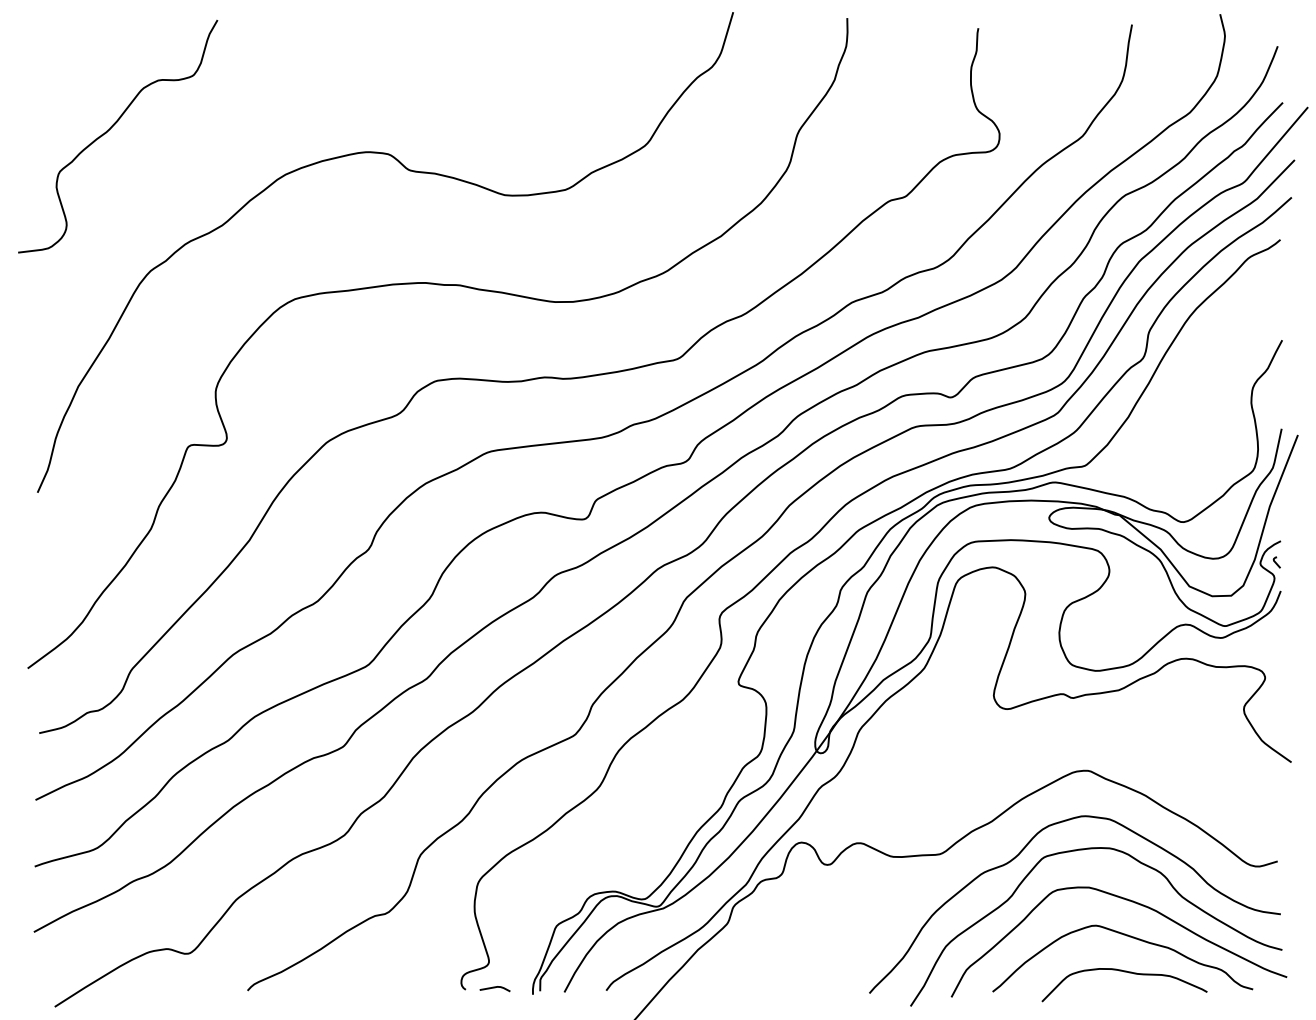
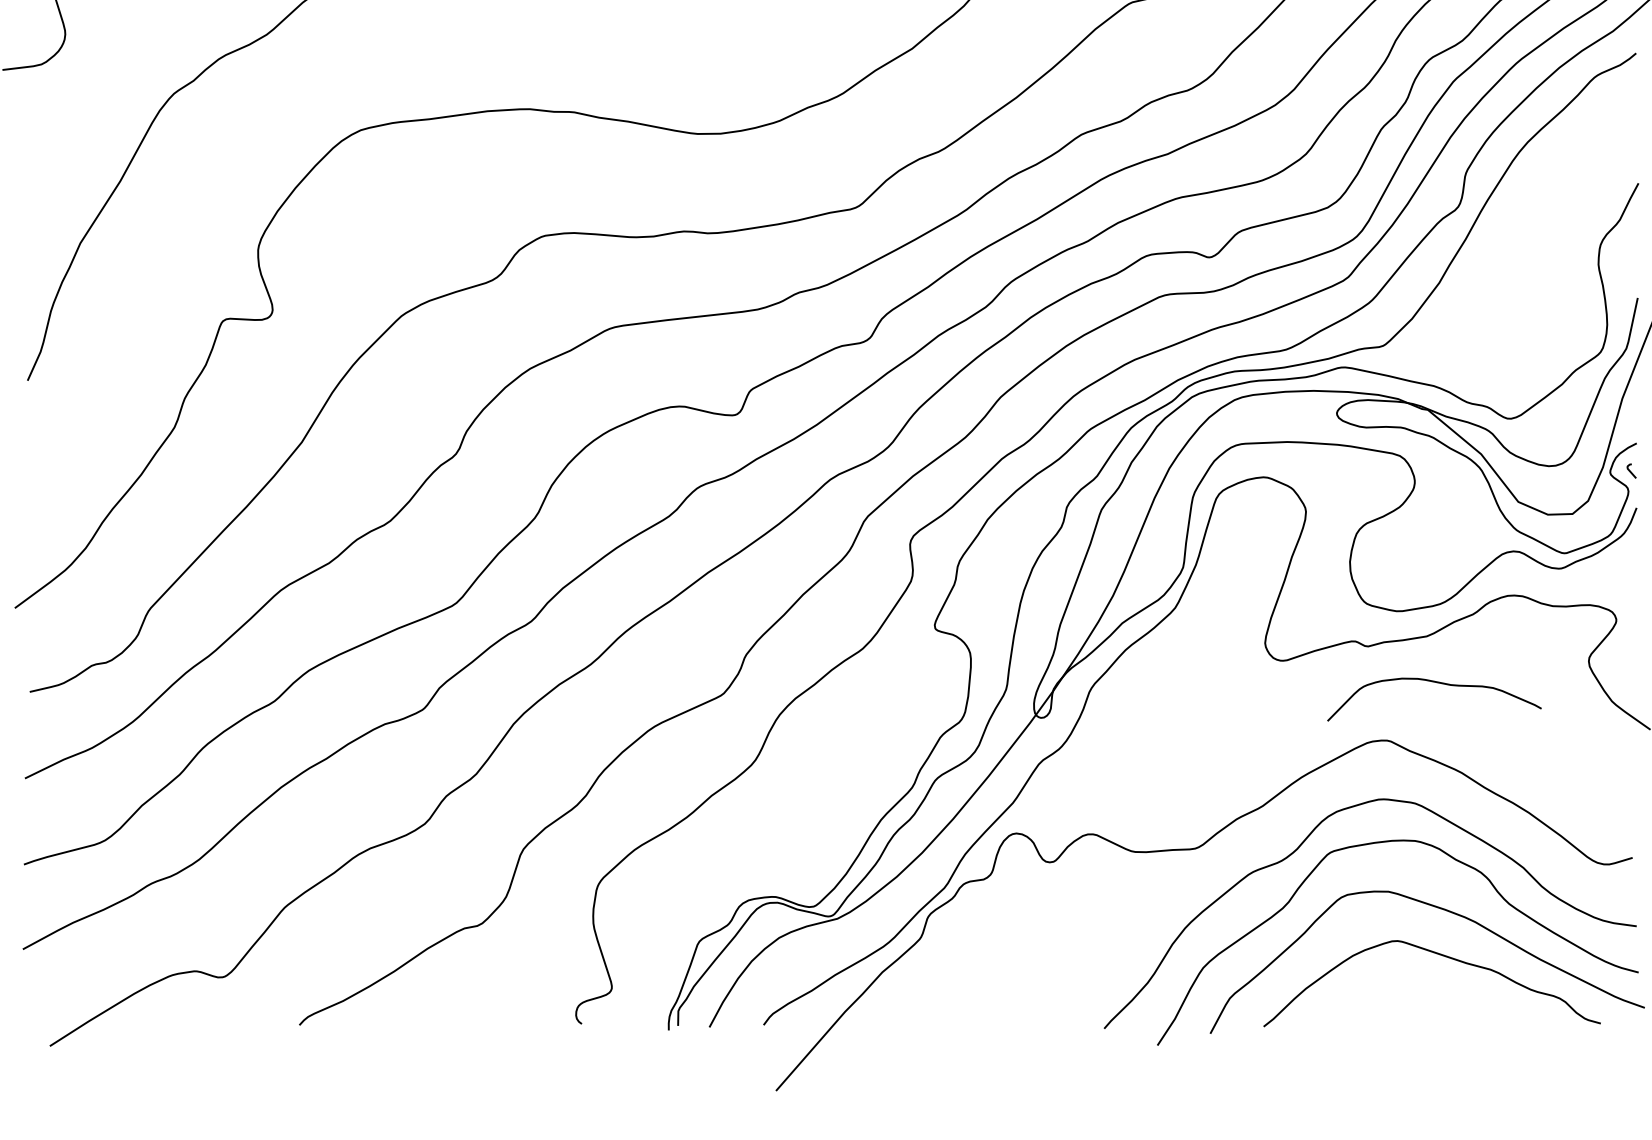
curve: (1124, 972) -> (1434, 683), moved
line: (494, 988) -> (618, 1022), removed

